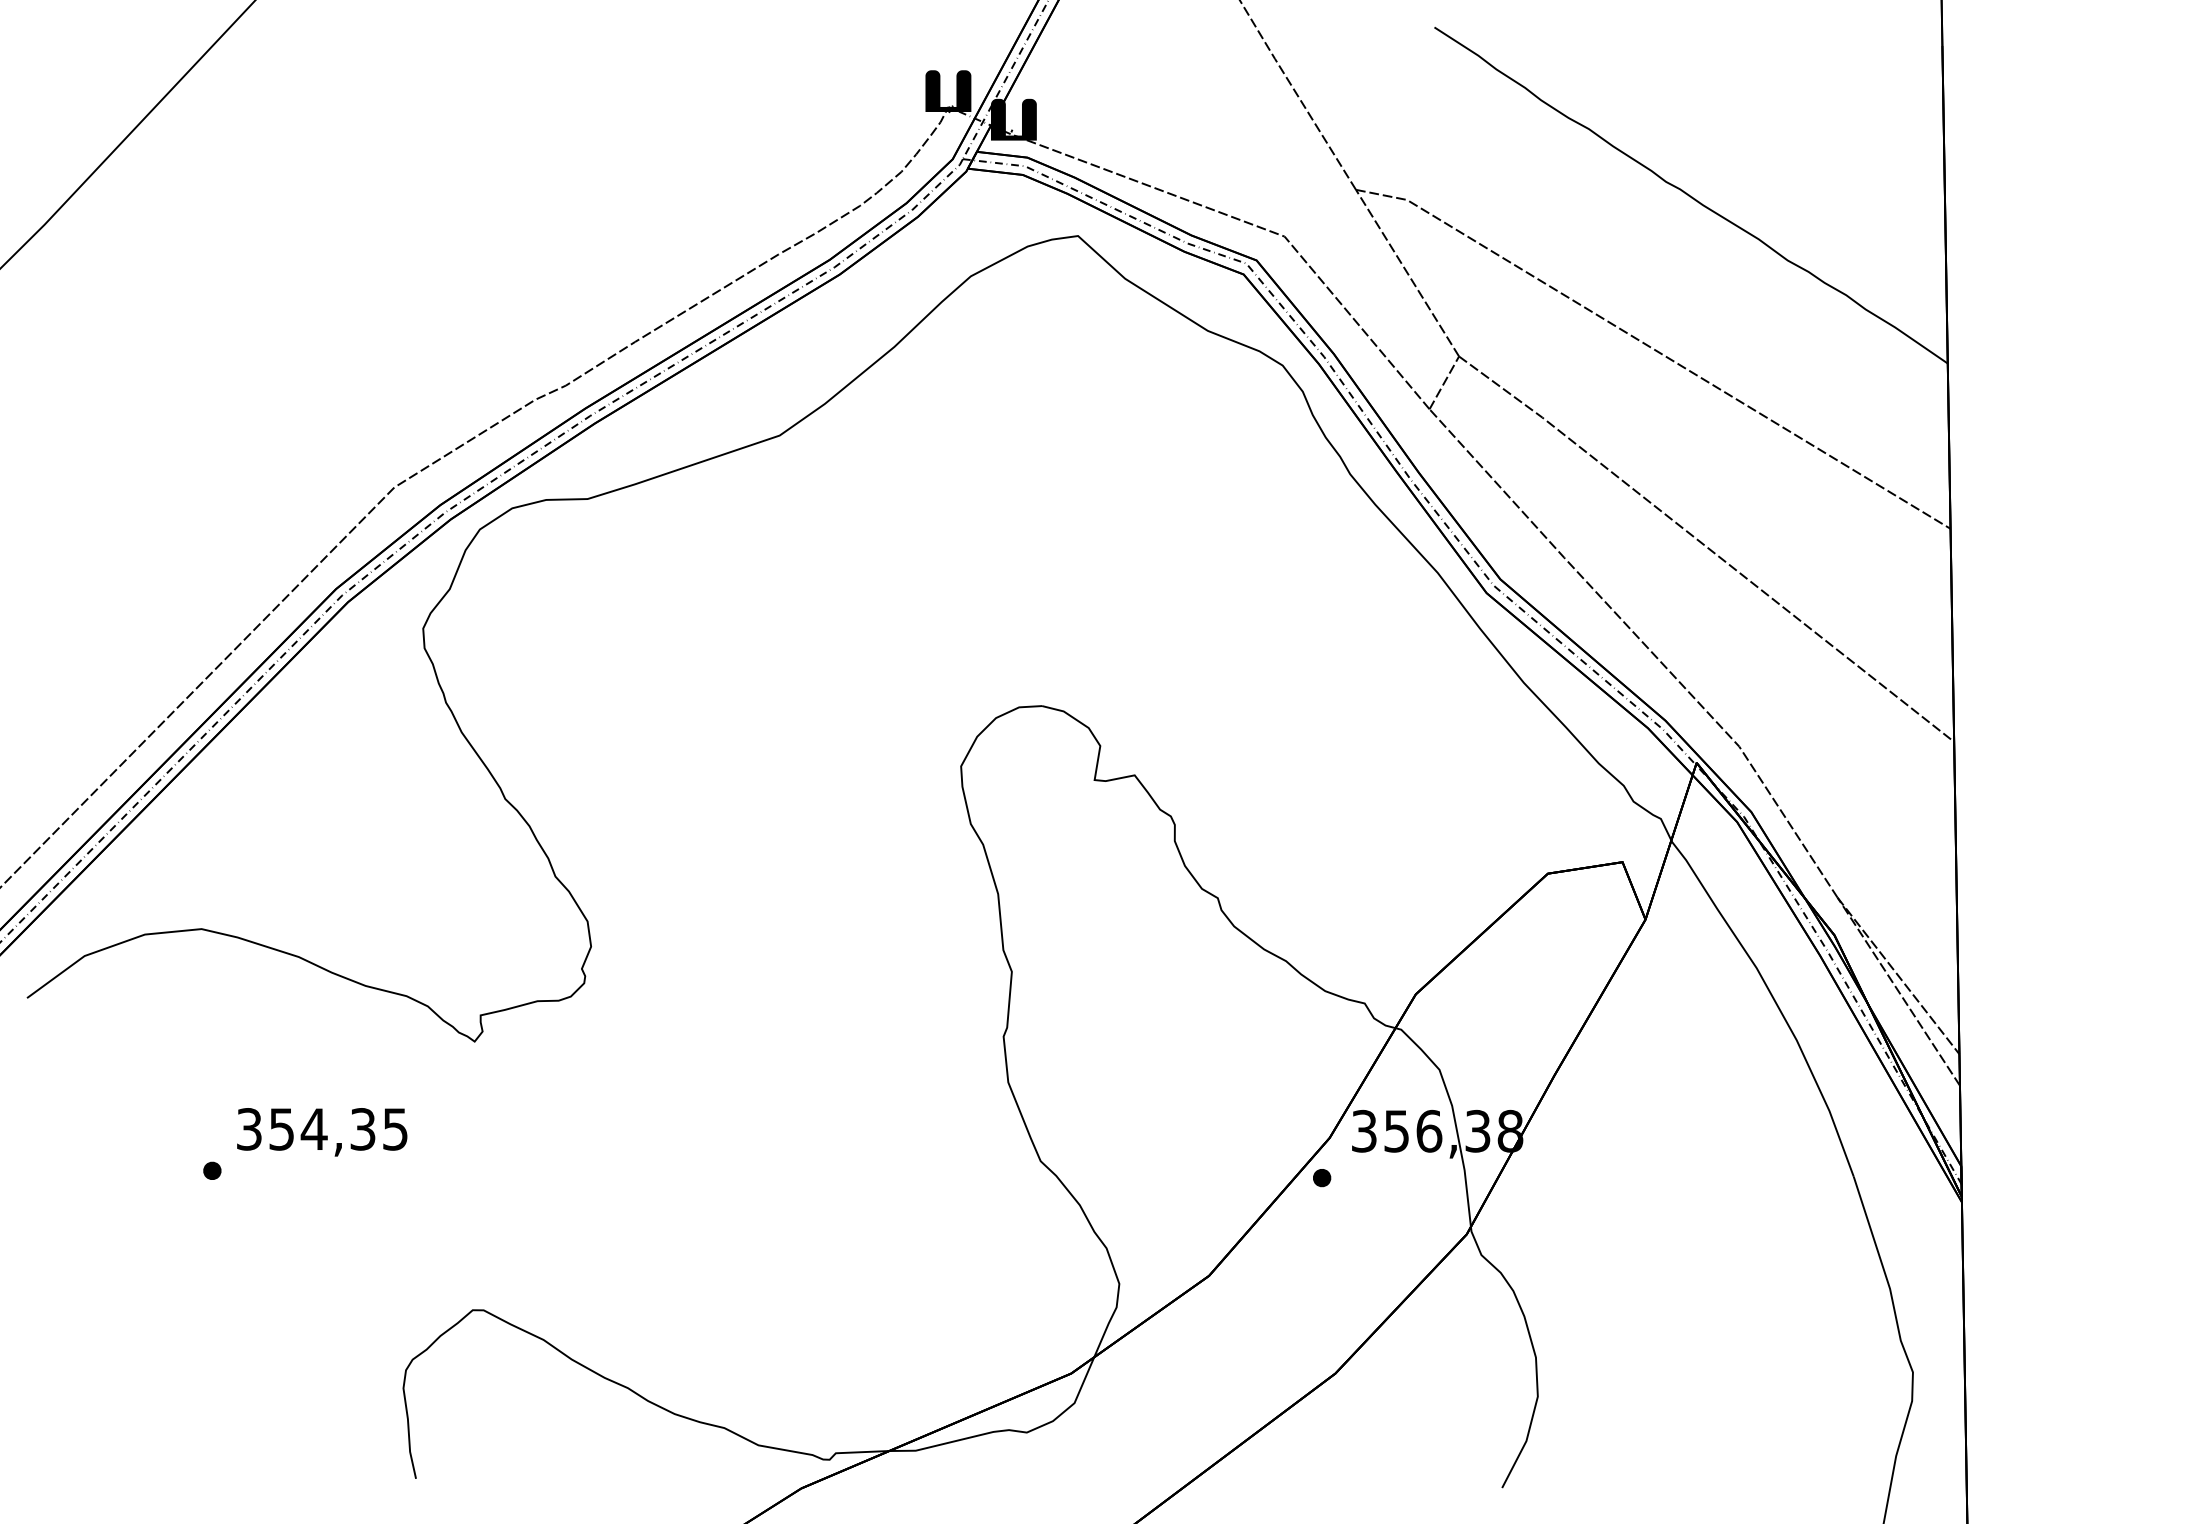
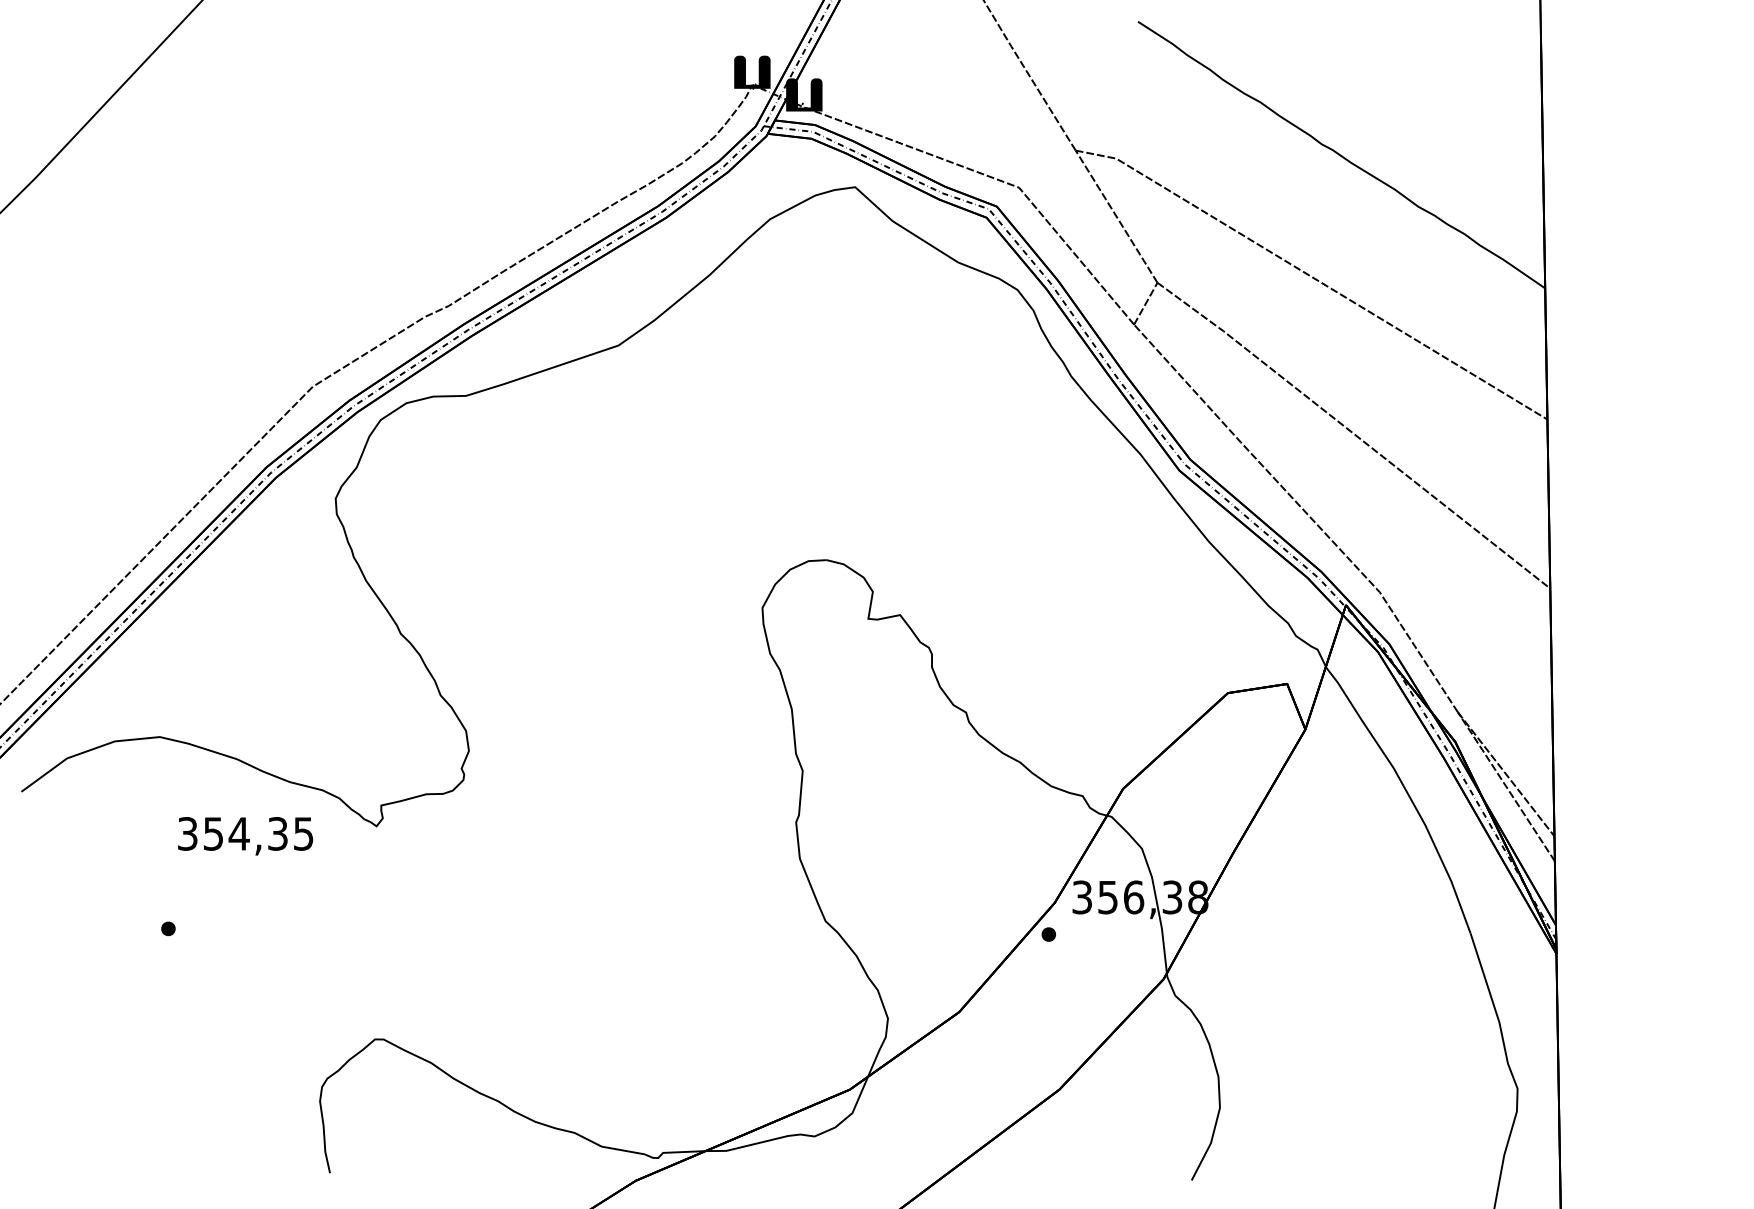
text: (322, 1132) -> (245, 836), moved

